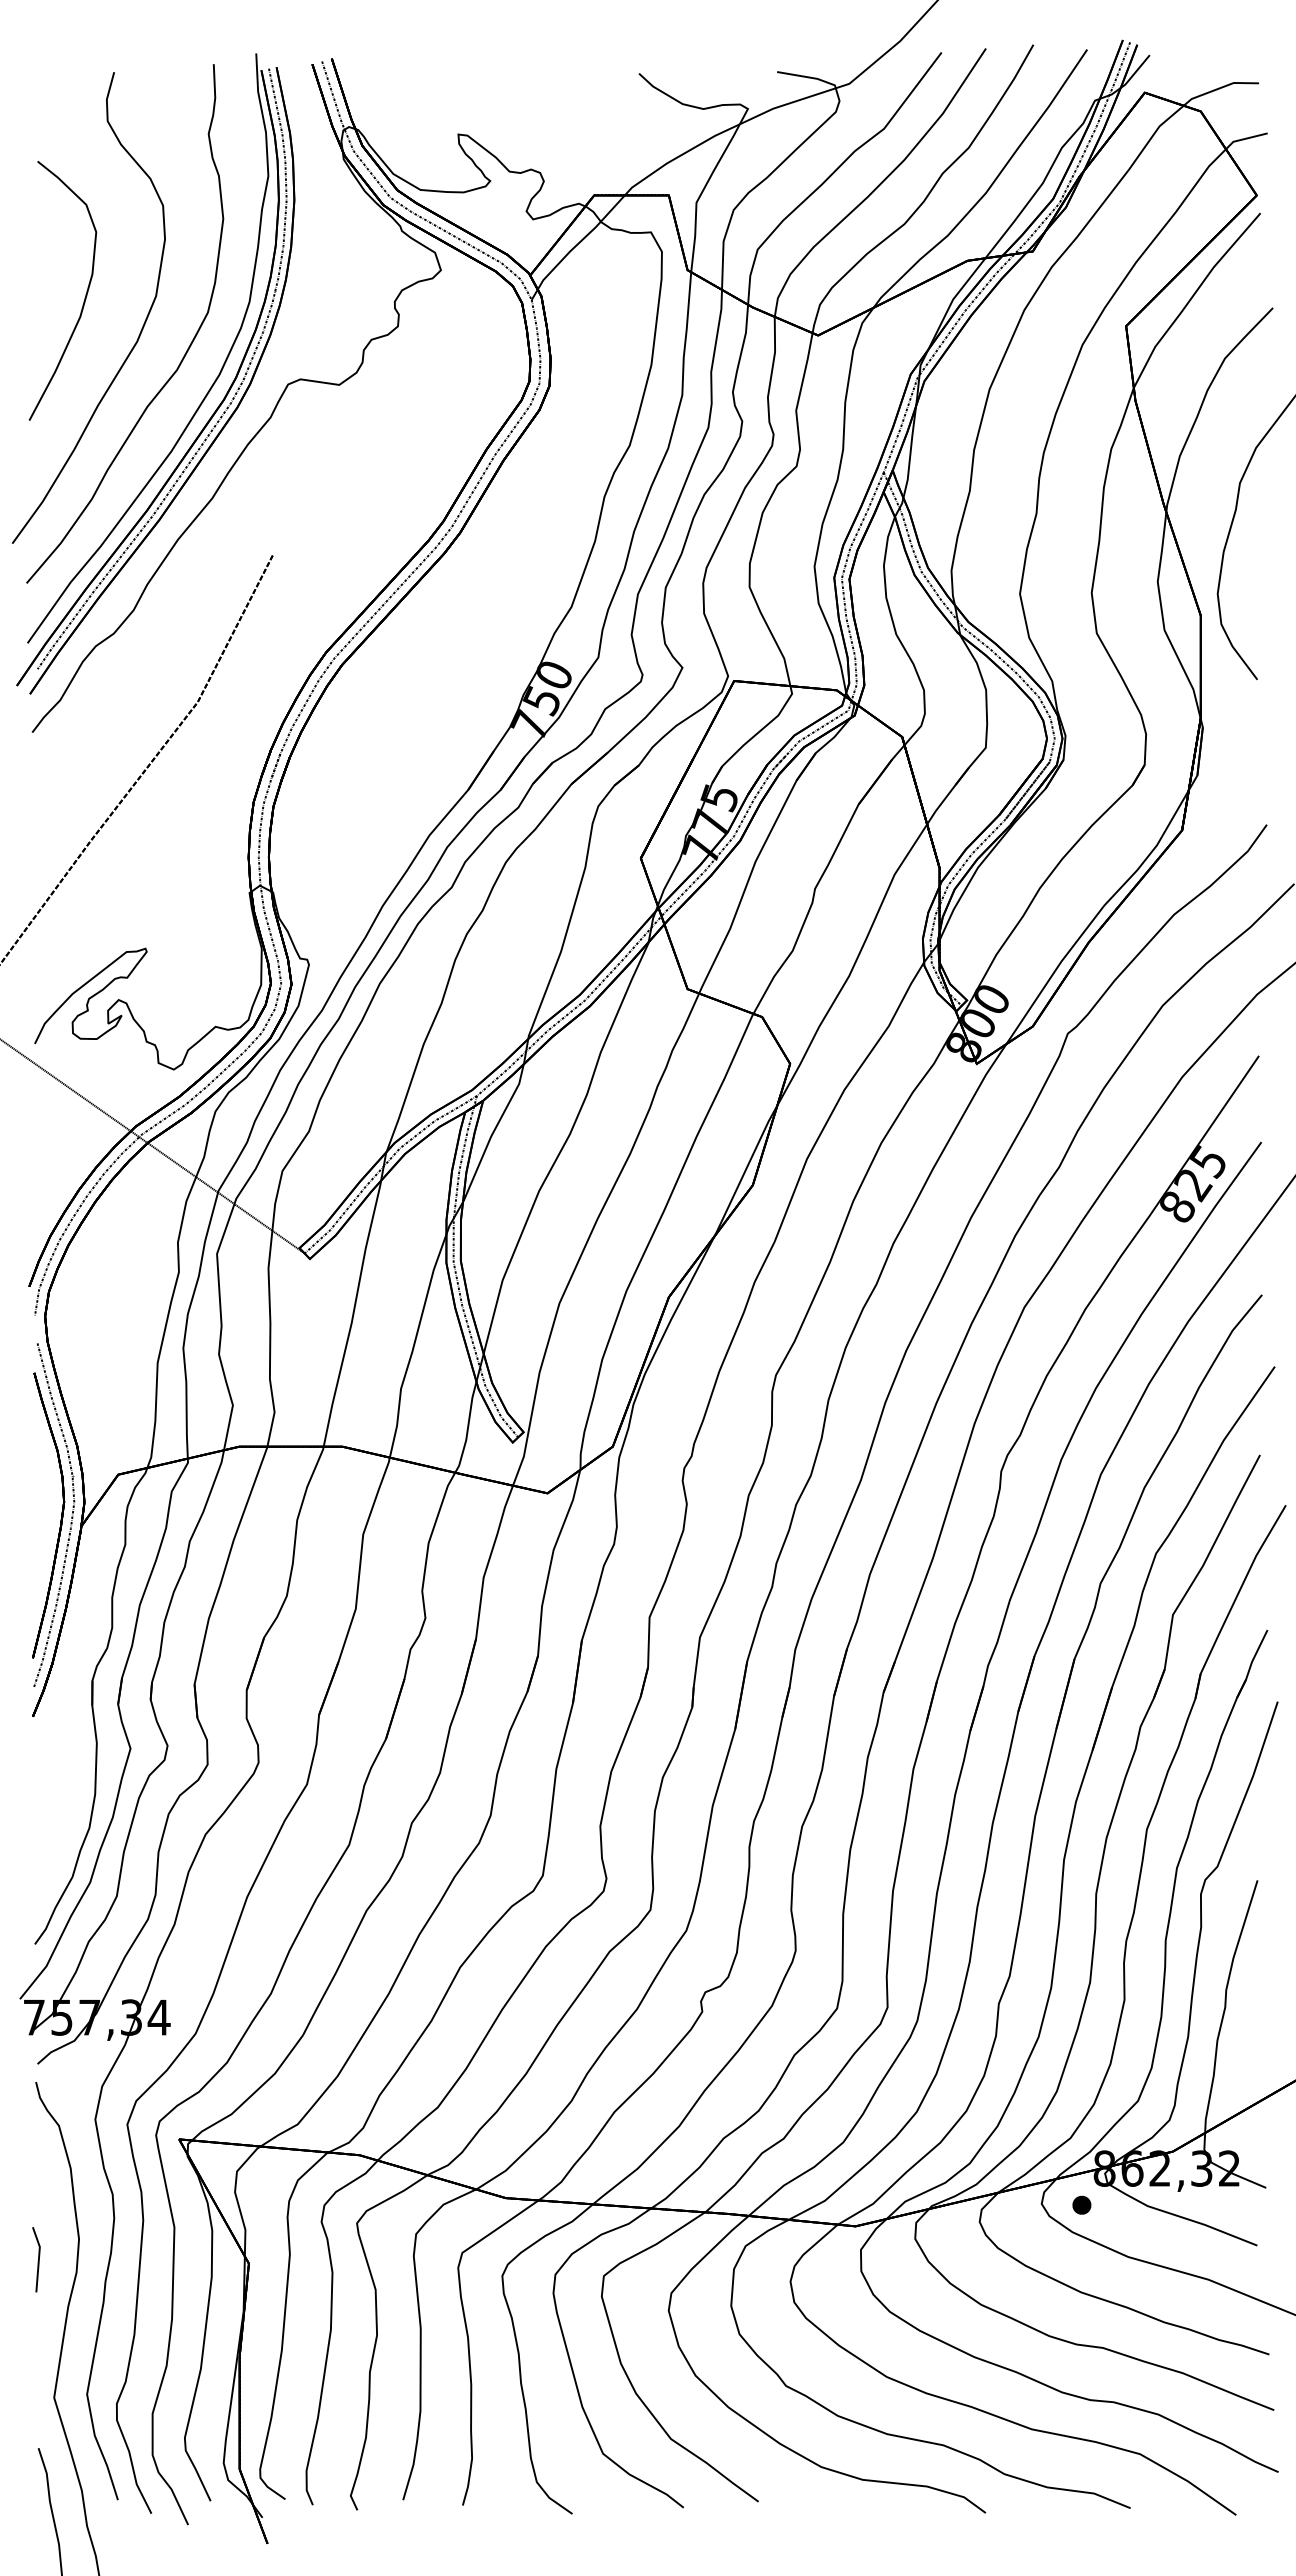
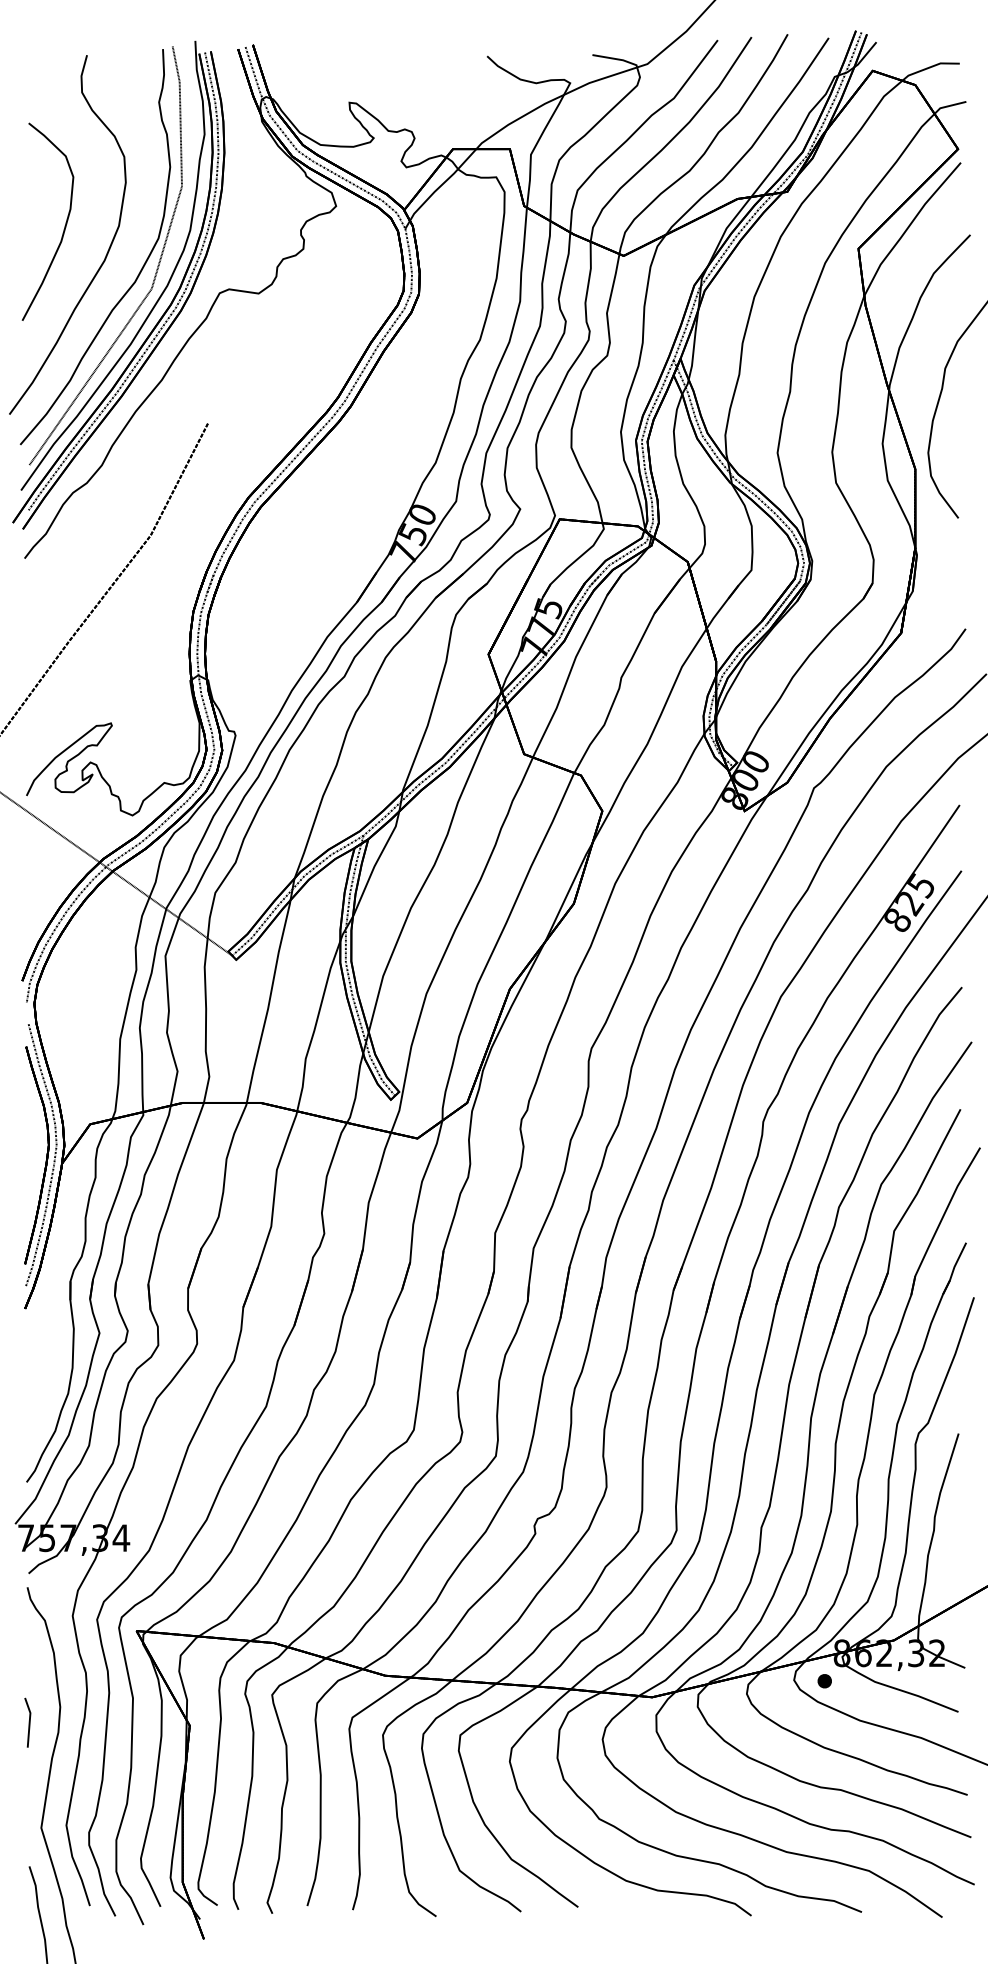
curve: (204, 356) -> (155, 271), added

